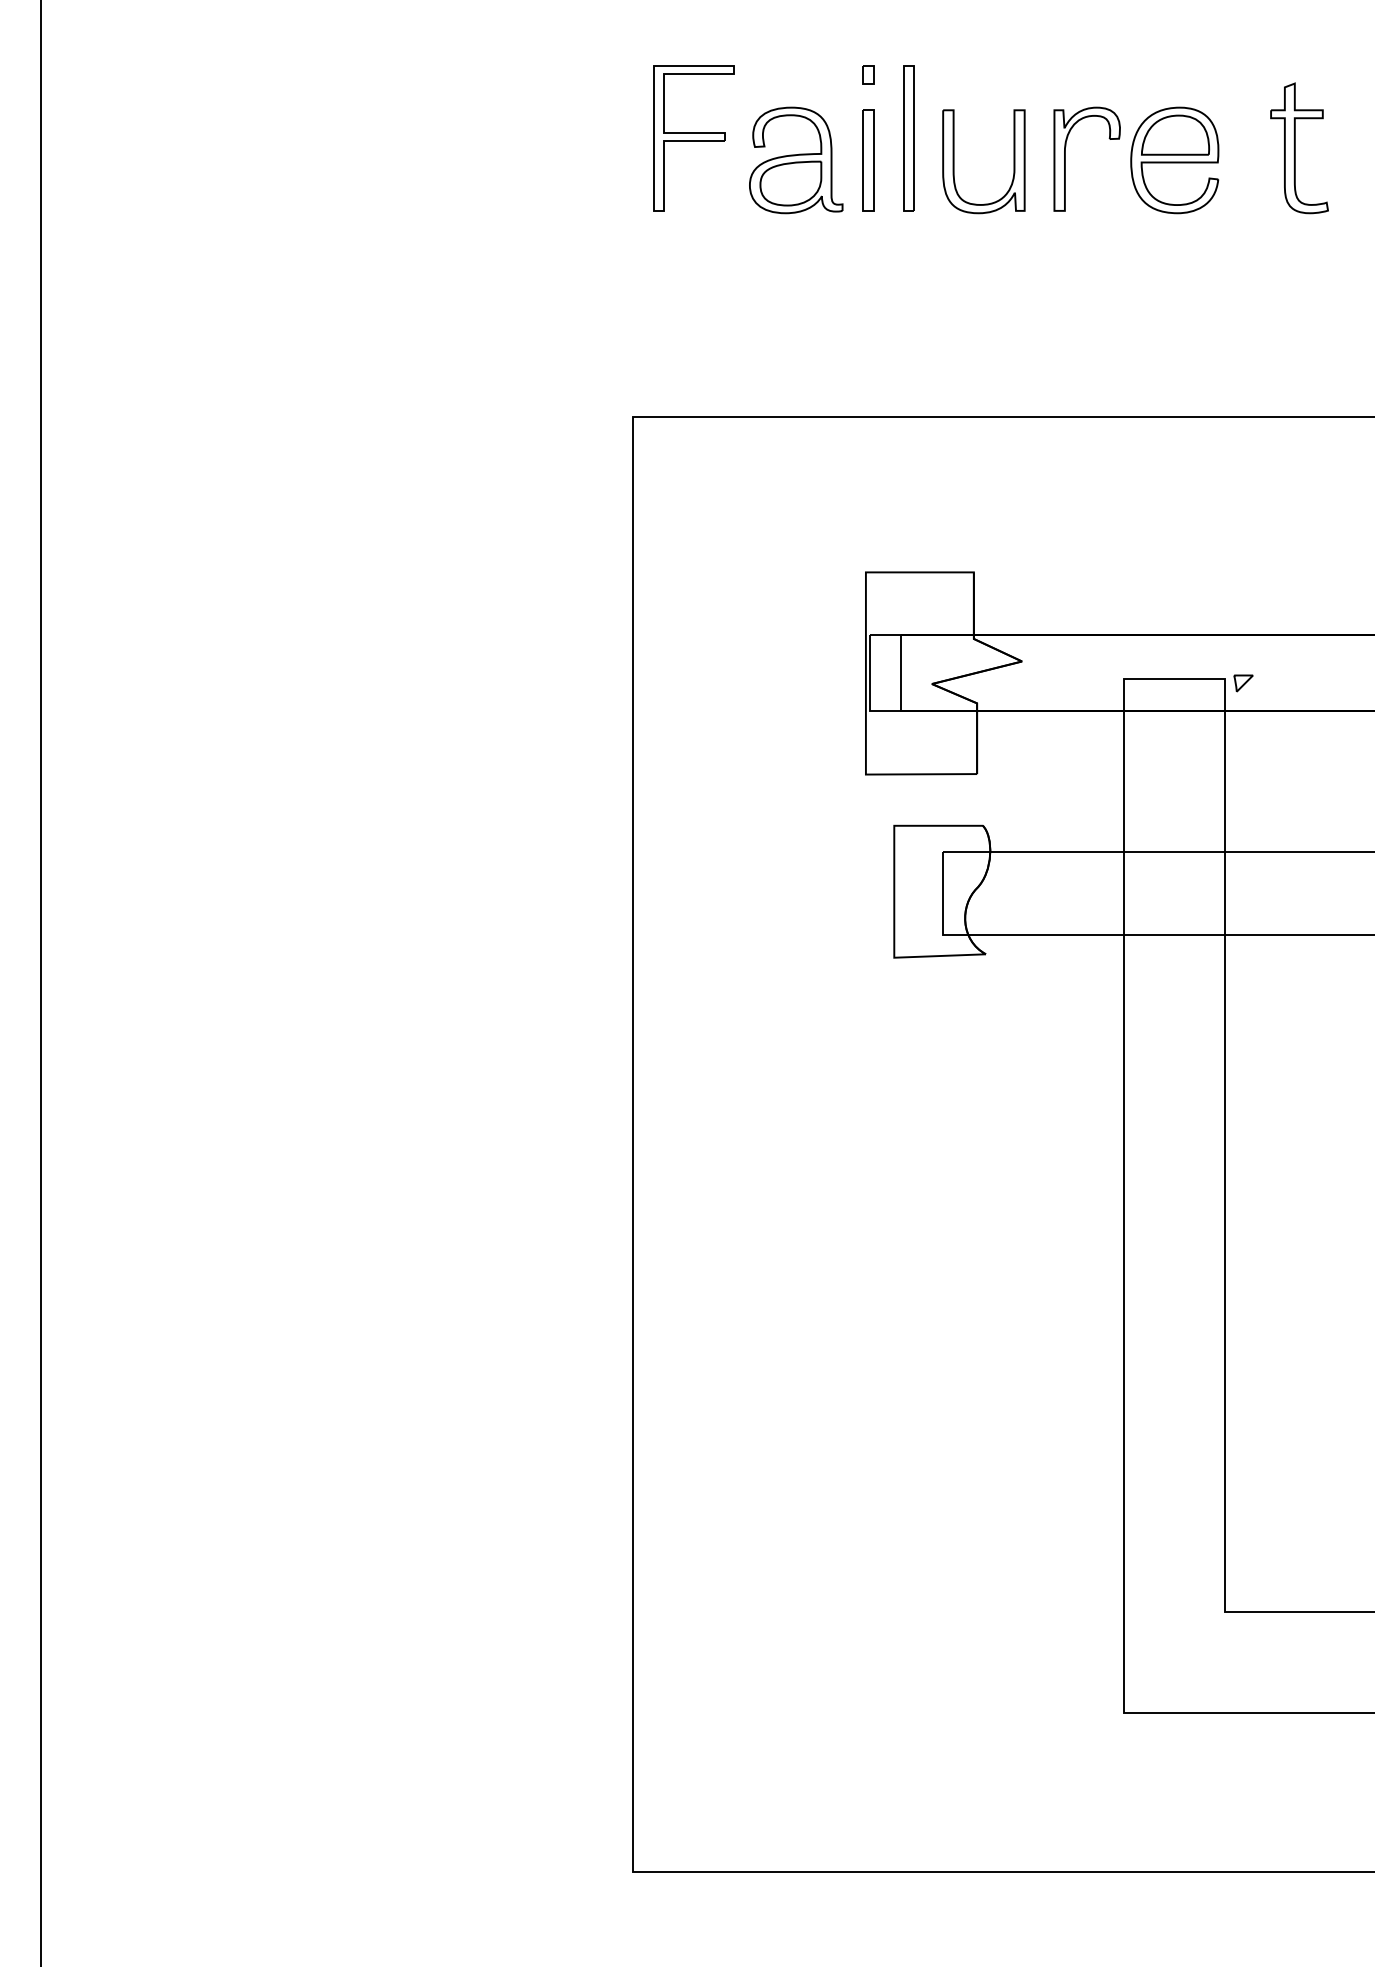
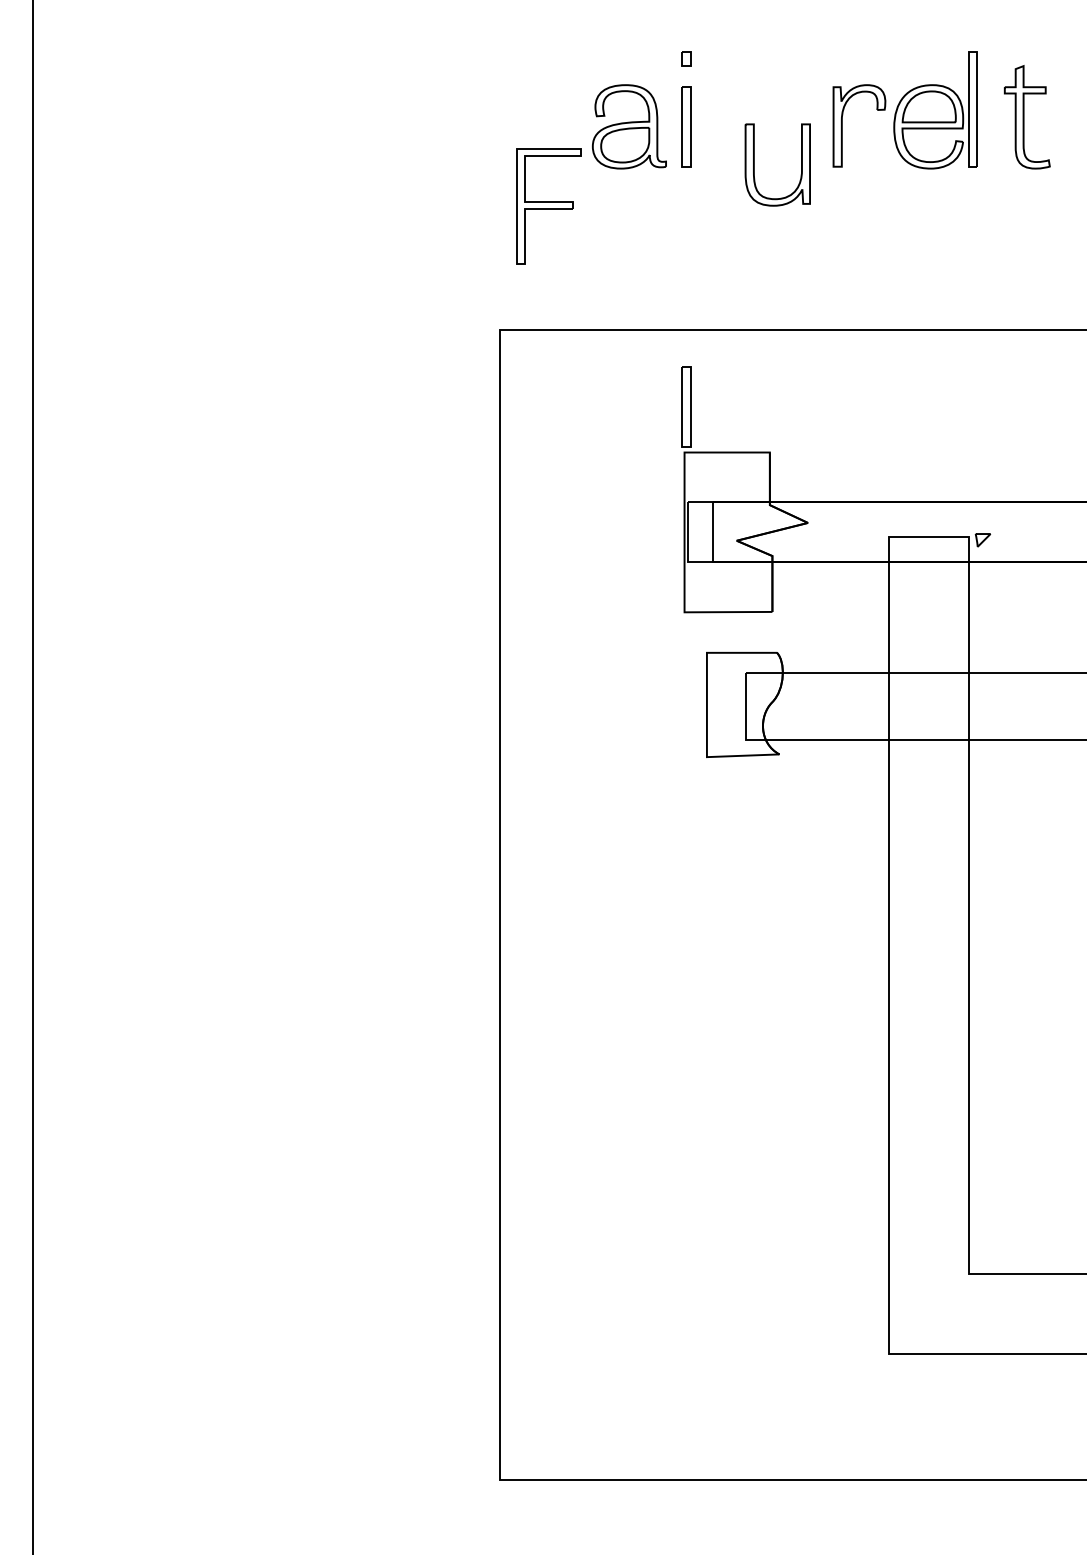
part: (693, 138) -> (548, 206), moved
part: (908, 138) -> (972, 109), moved
part: (954, 161) -> (754, 164), moved
part: (868, 514) -> (686, 406), added

